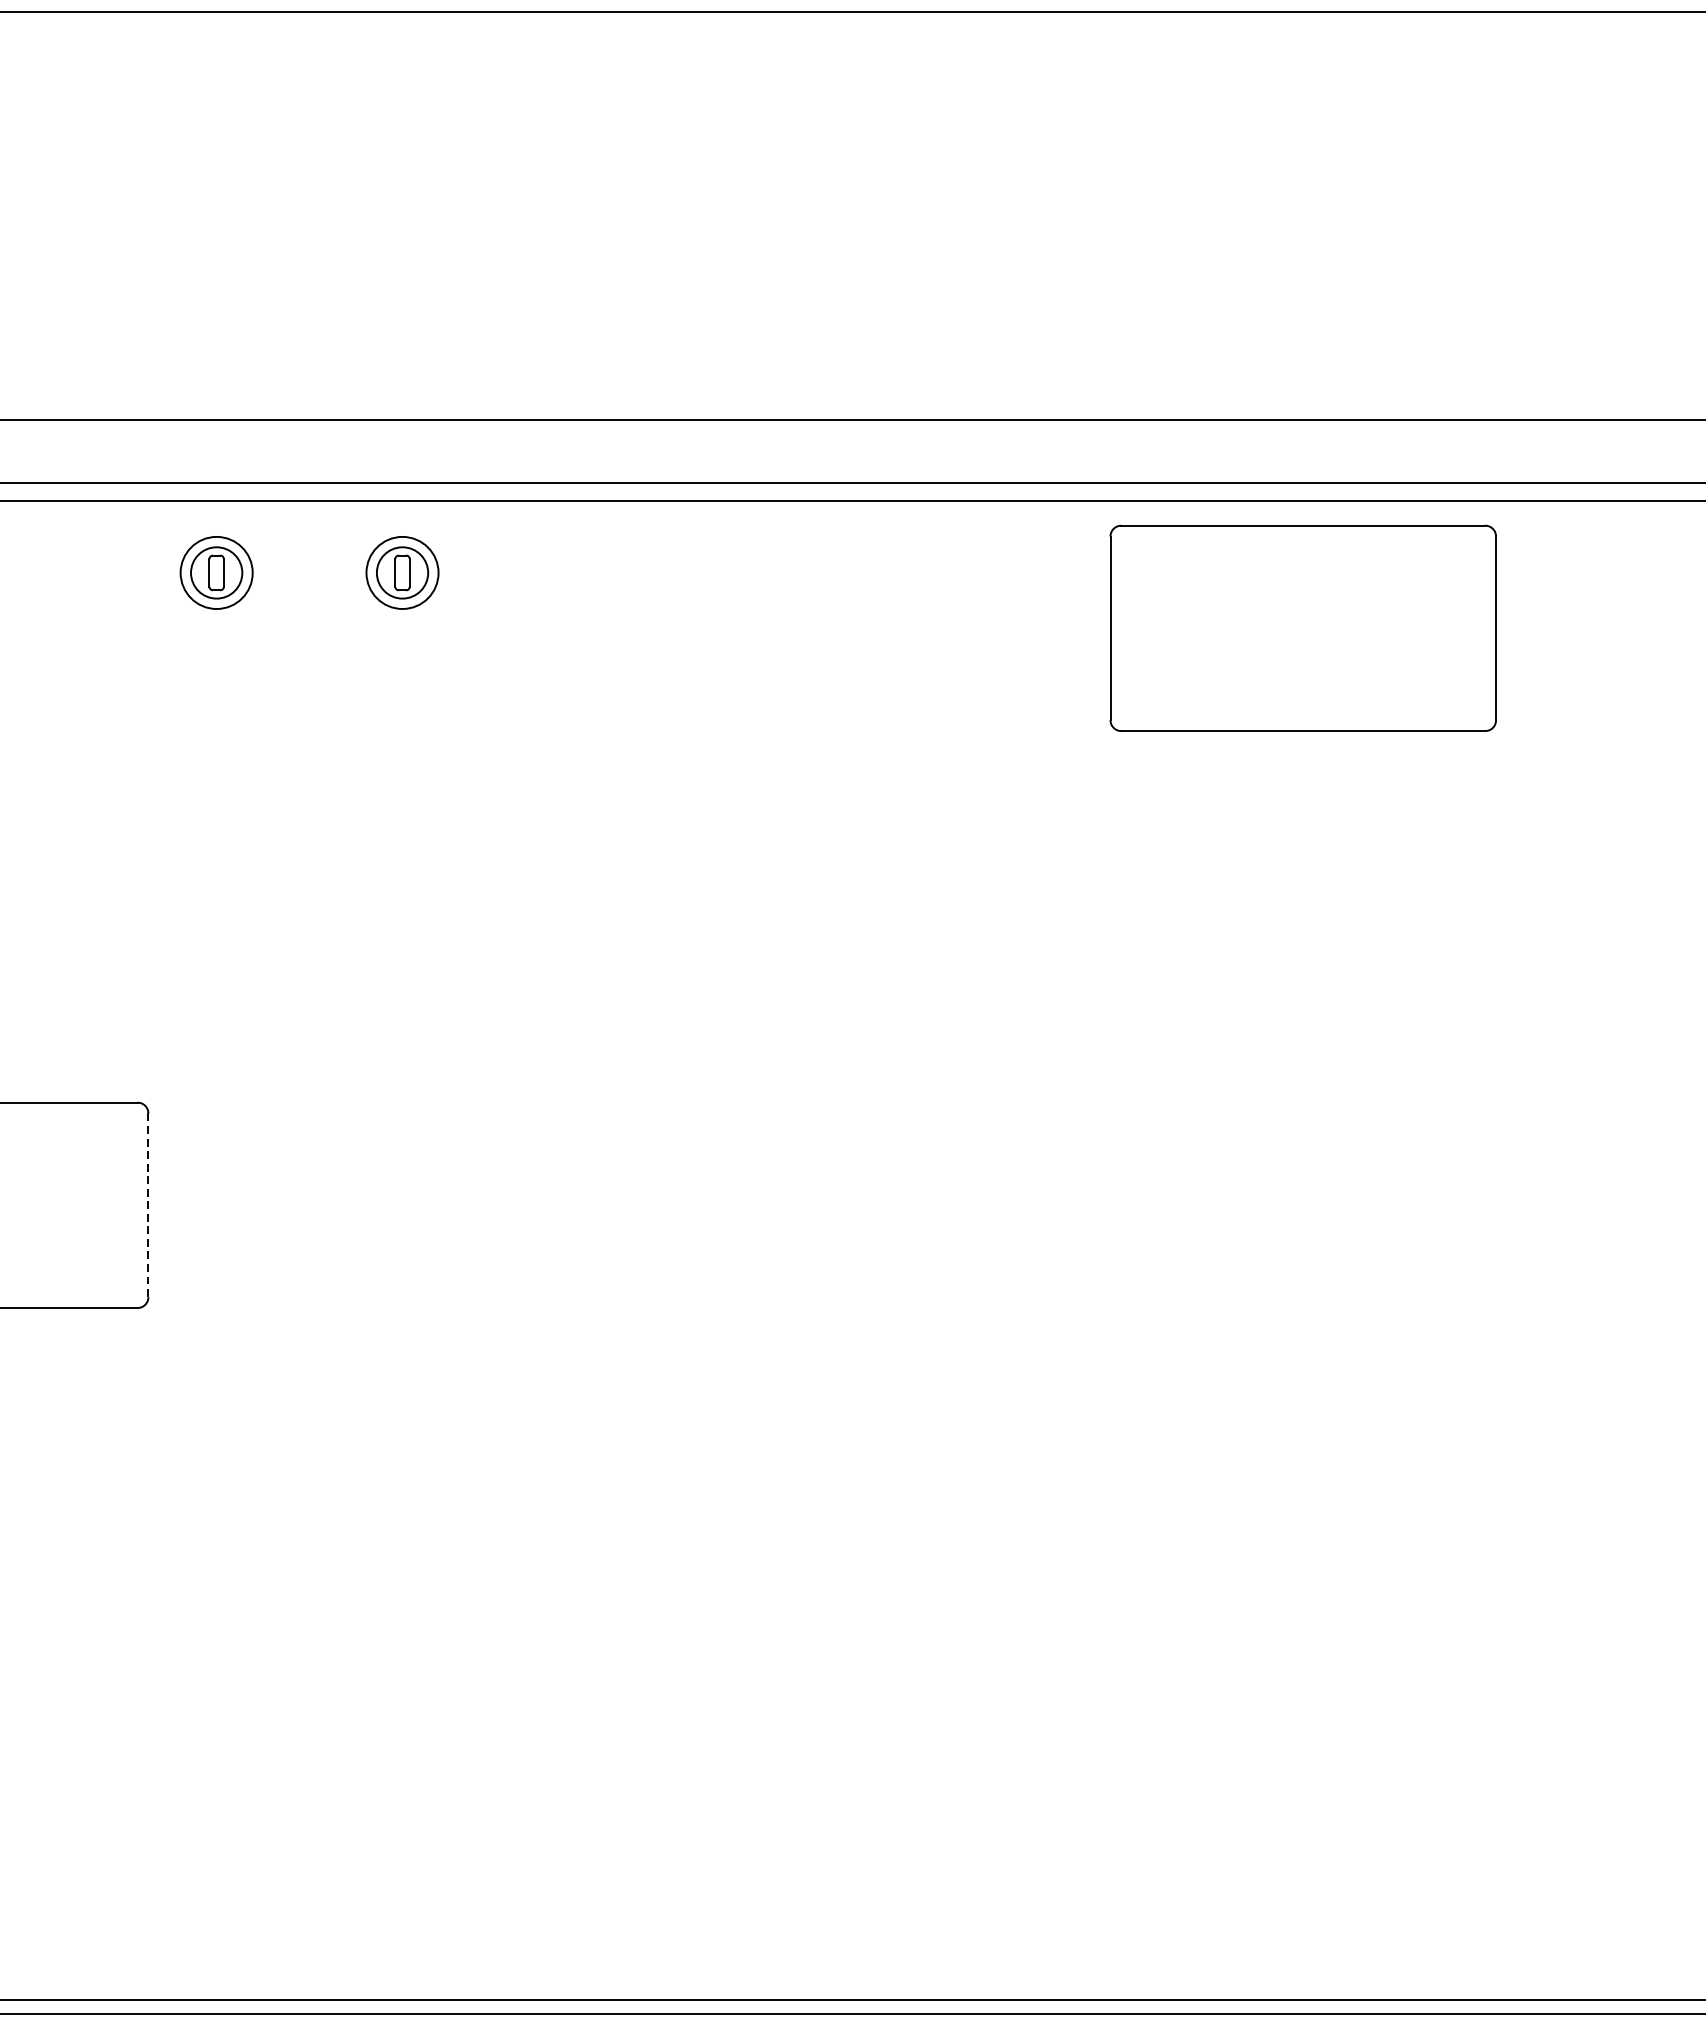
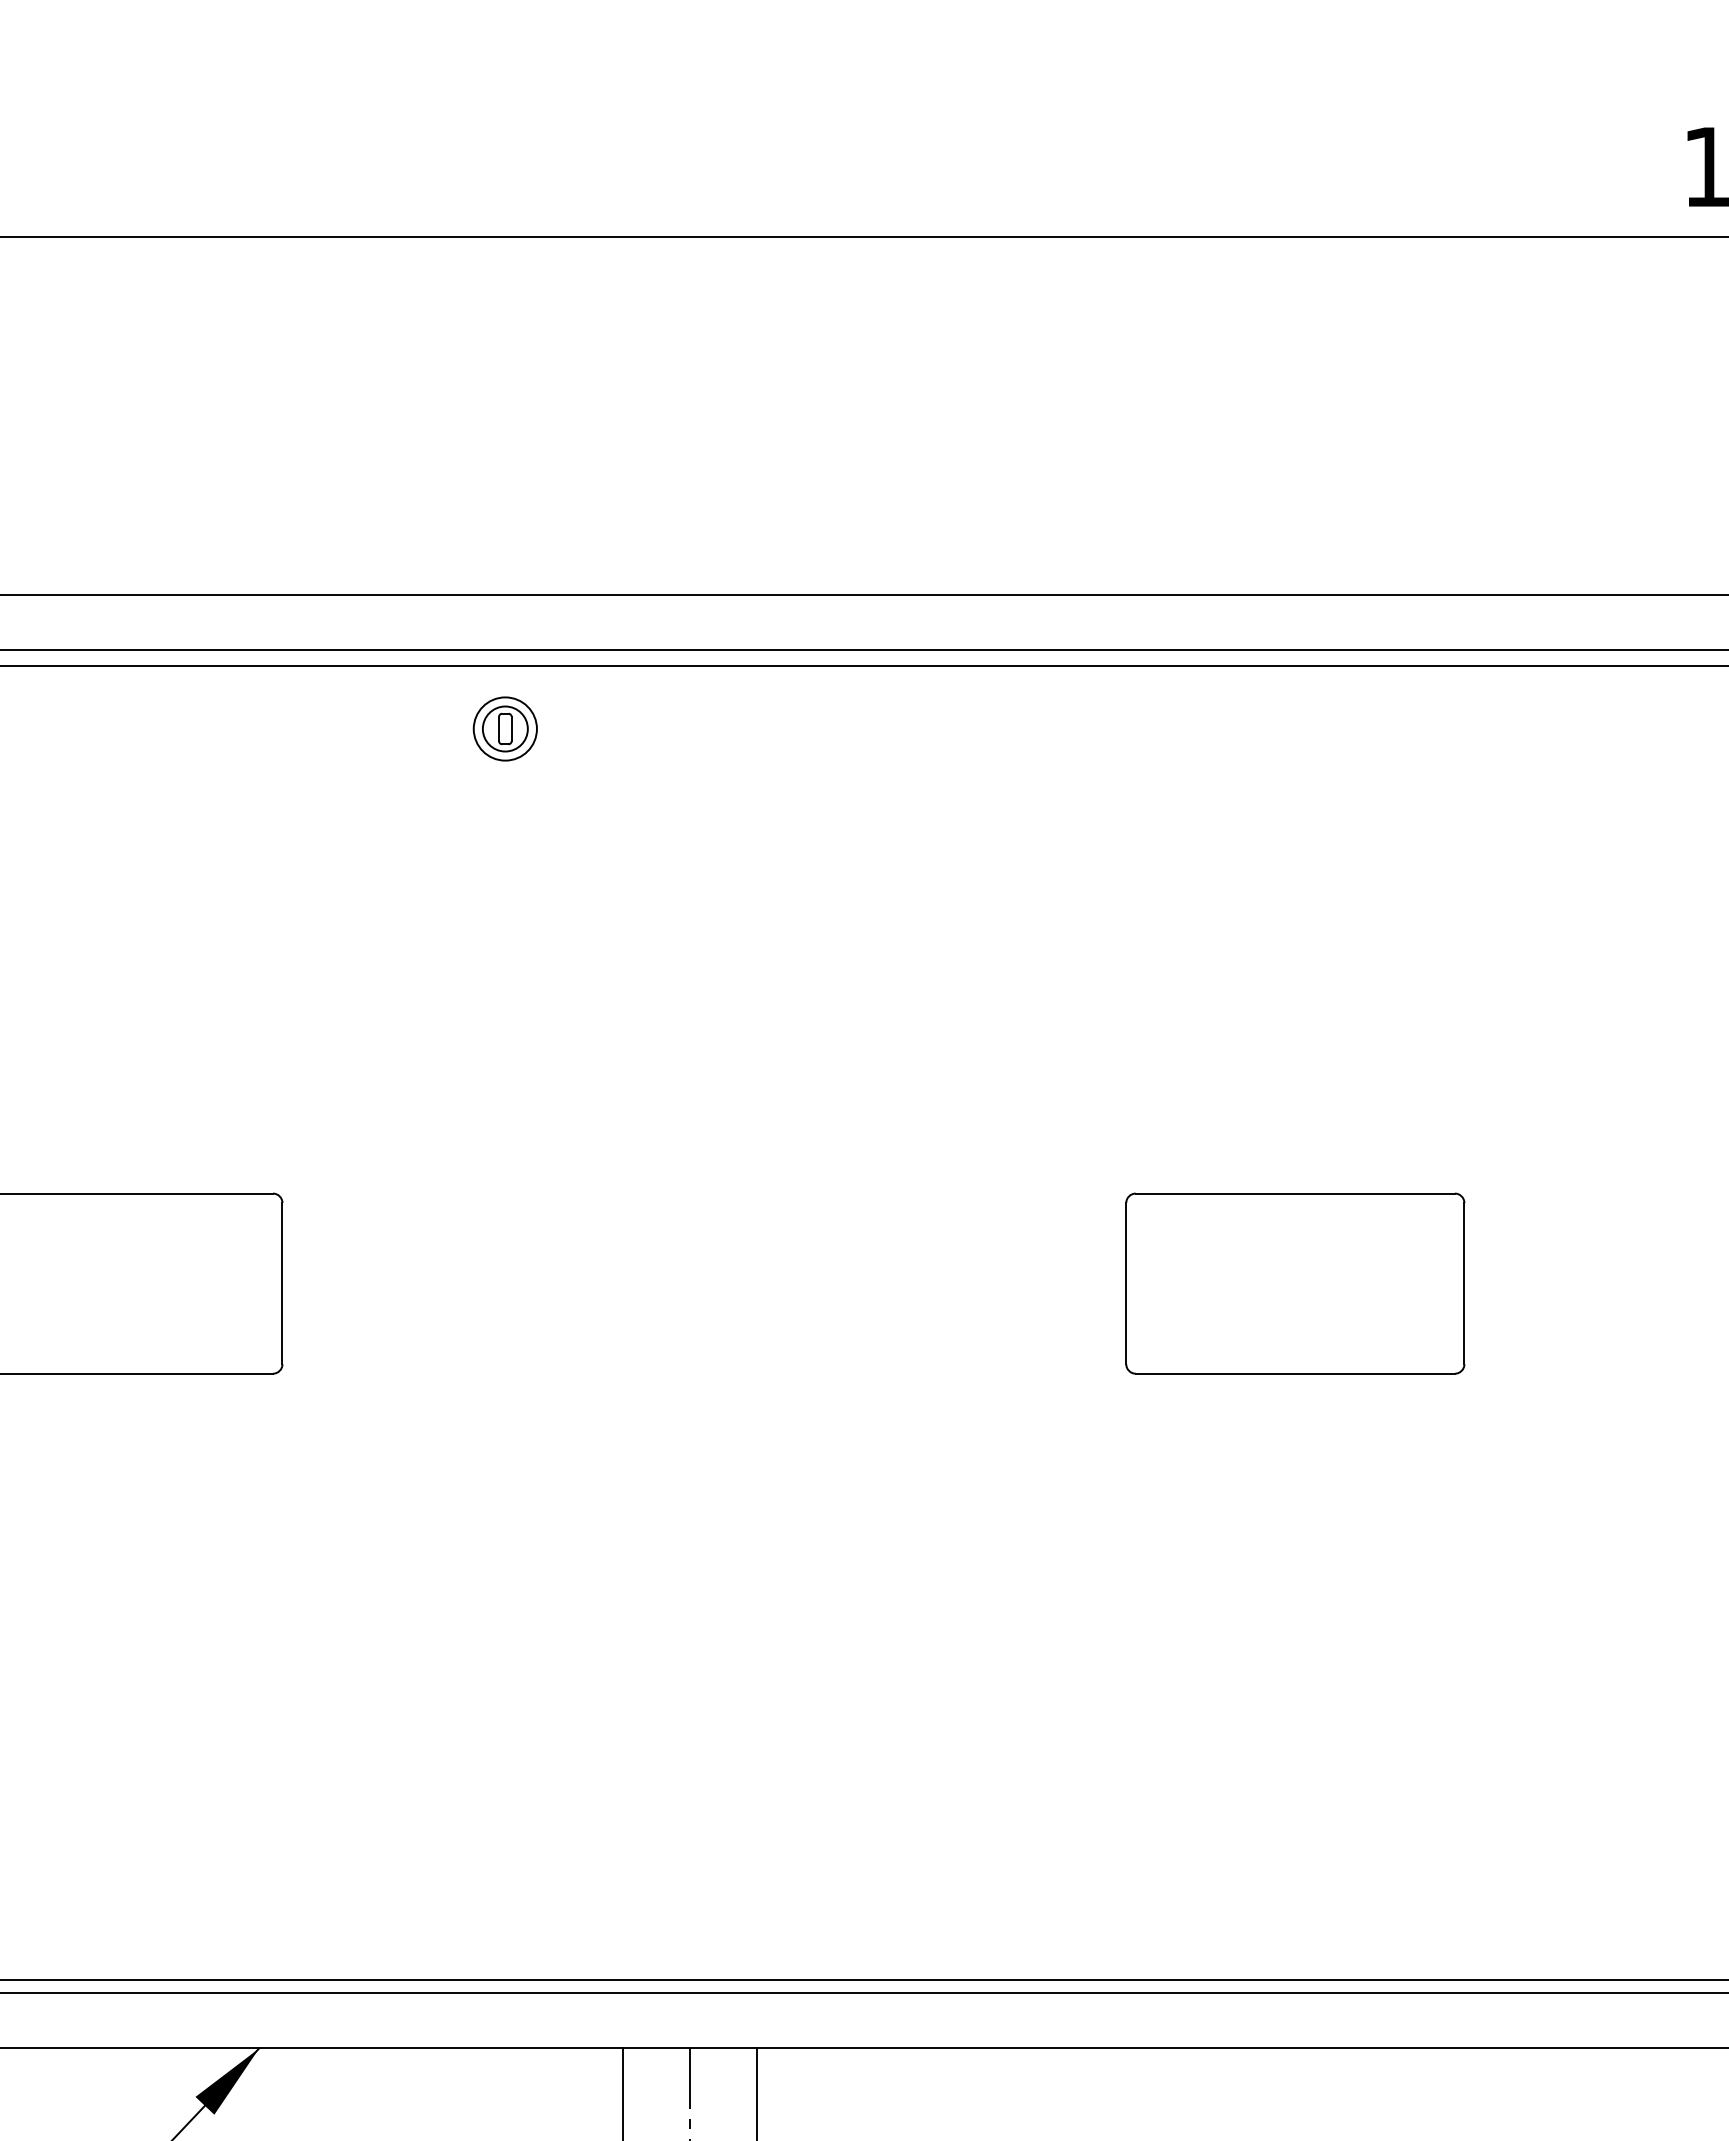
part: (215, 572) -> (341, 728), removed
part: (1303, 628) -> (1295, 1283), moved
line: (148, 1205) -> (282, 1283), dashed -> solid

